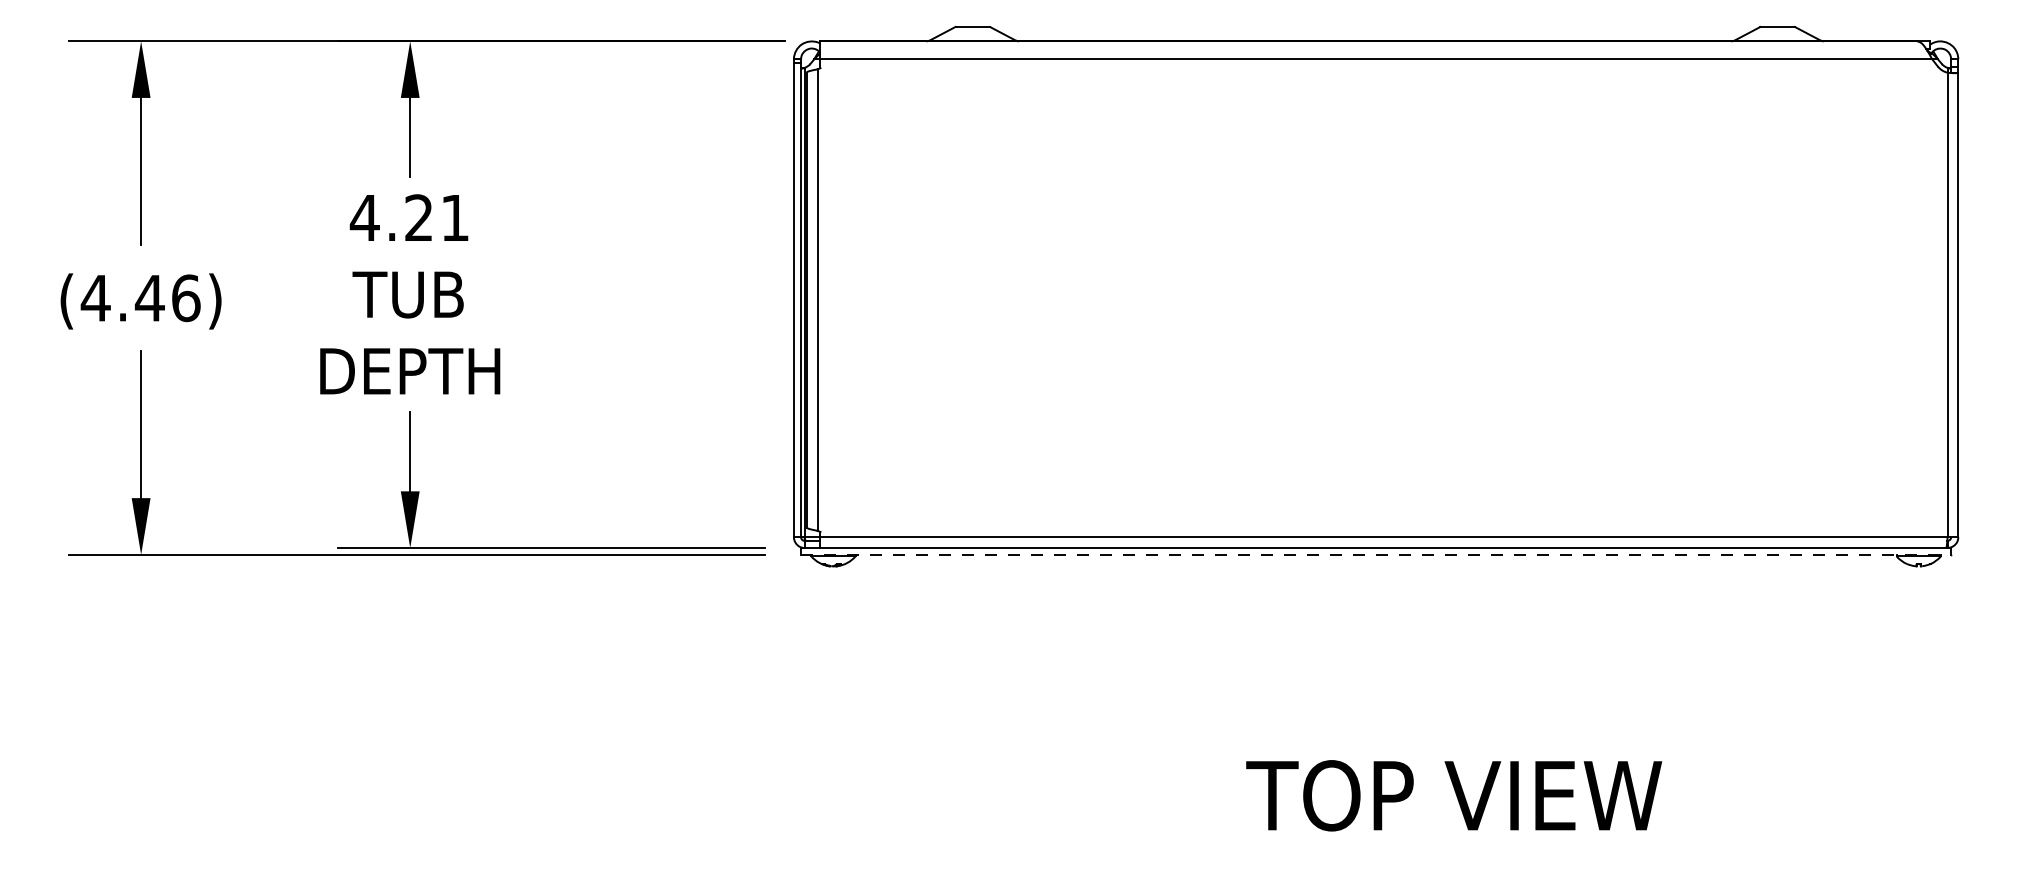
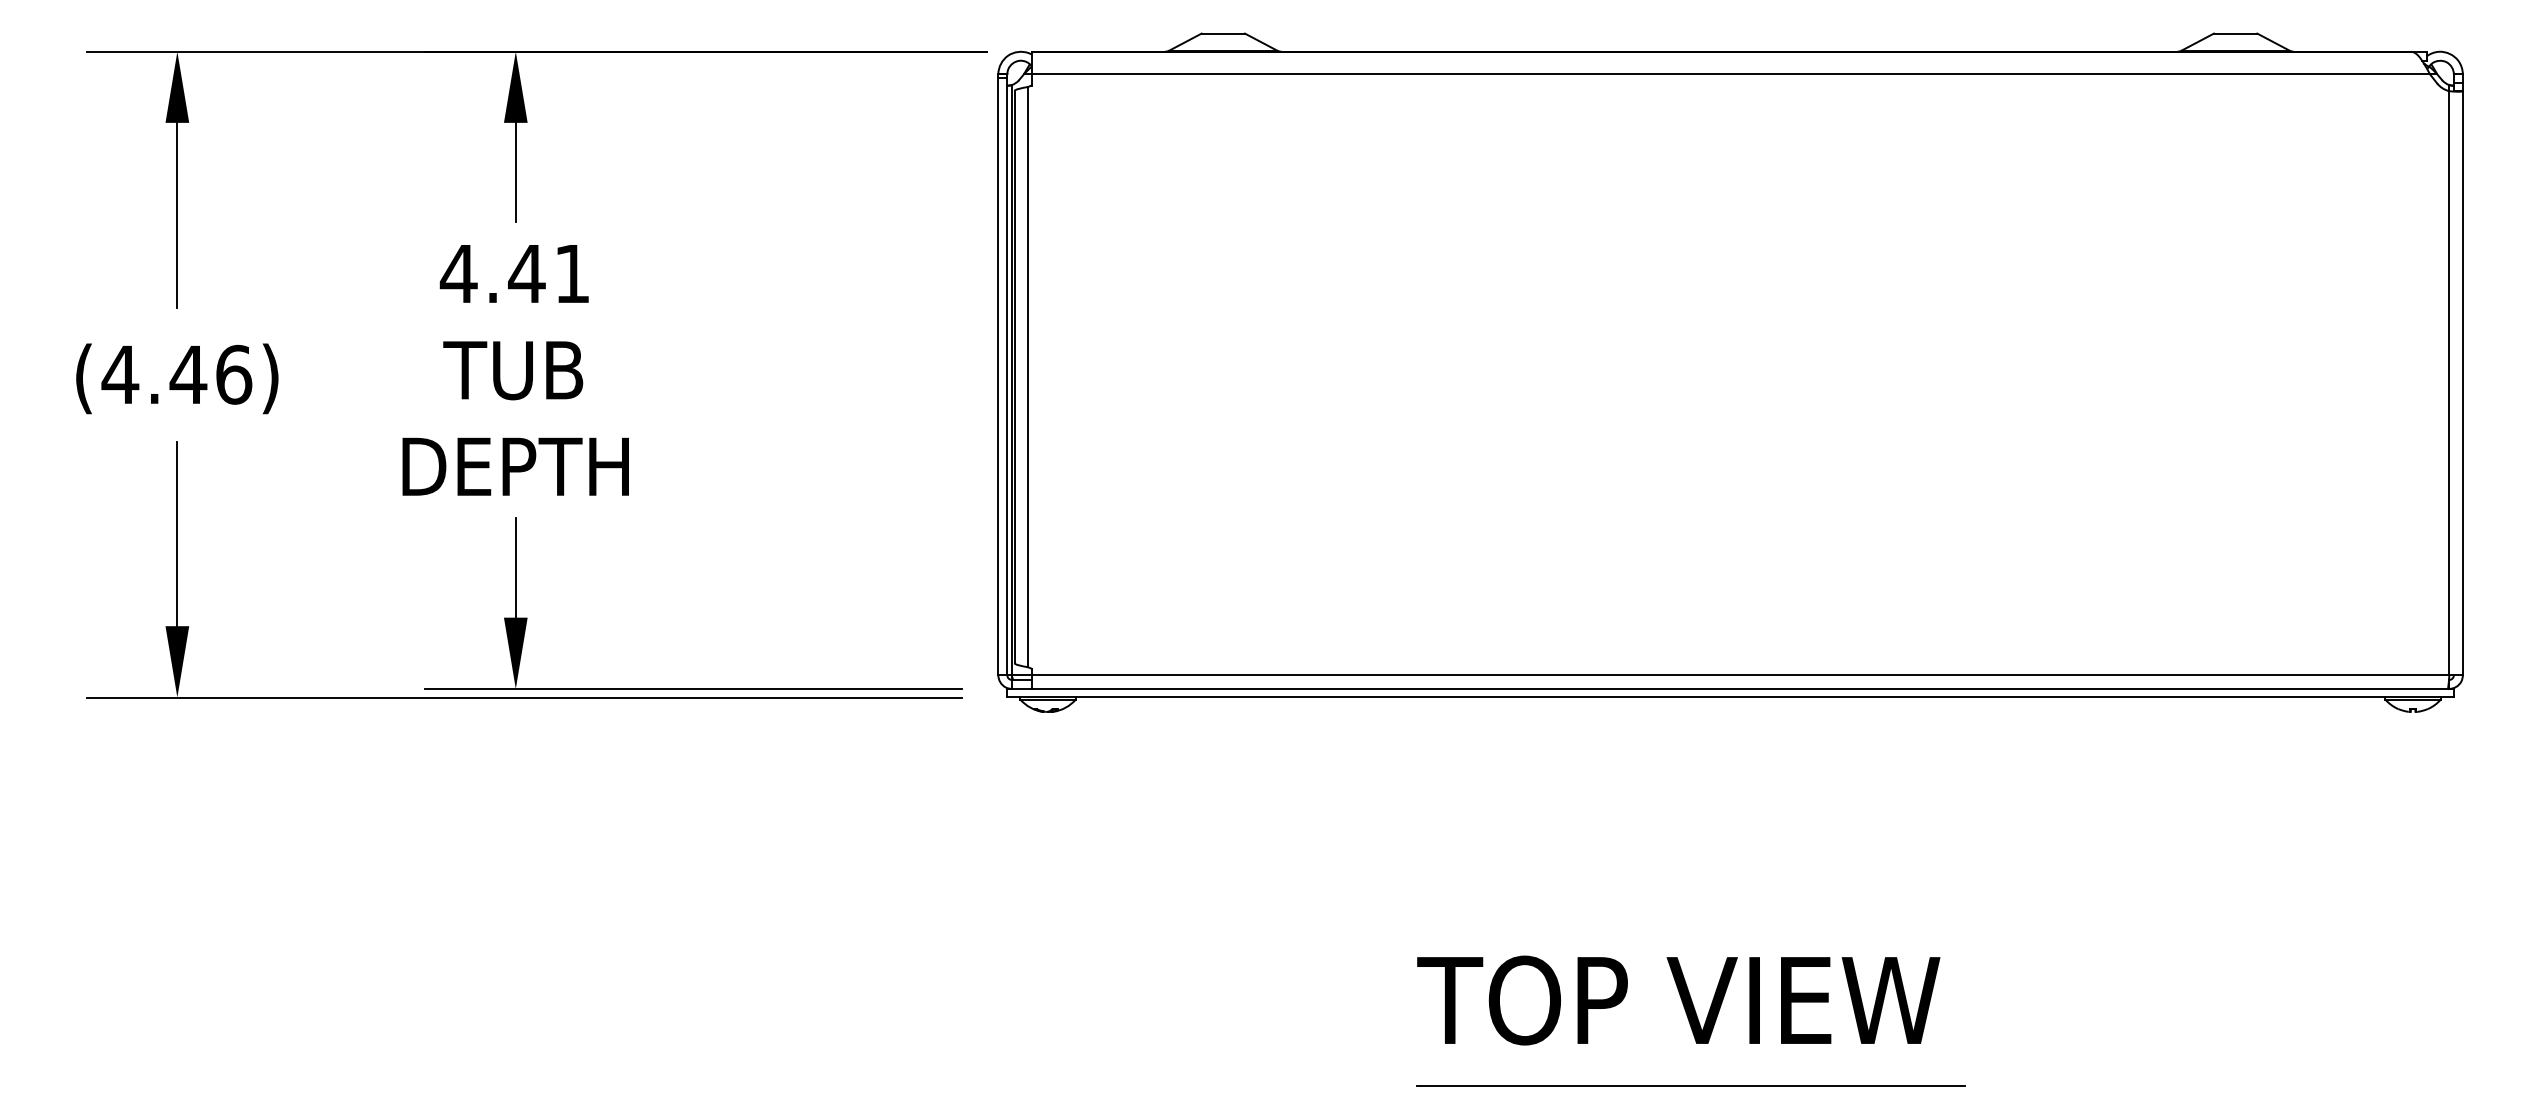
text: (418, 217) -> (526, 273), 4.21 -> 4.41
line: (1376, 554) -> (1731, 697), dashed -> solid
text: (1453, 795) -> (1678, 1000), moved
line: (1345, 864) -> (1691, 1086), added

